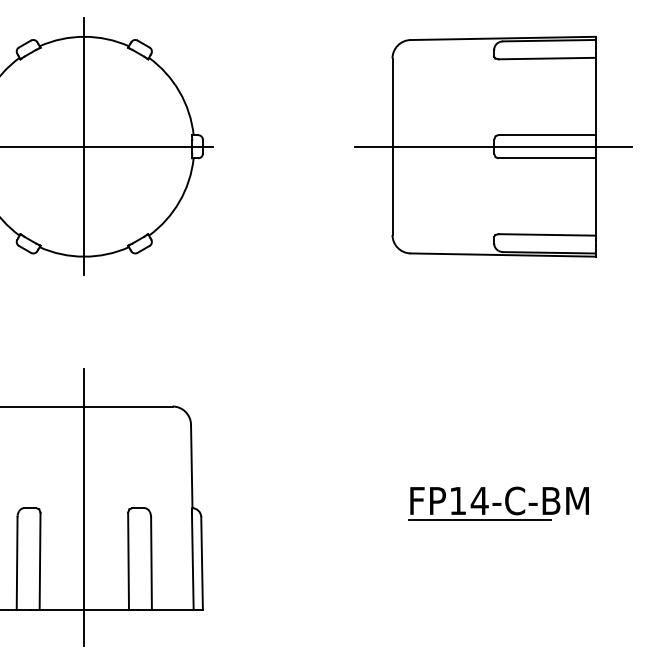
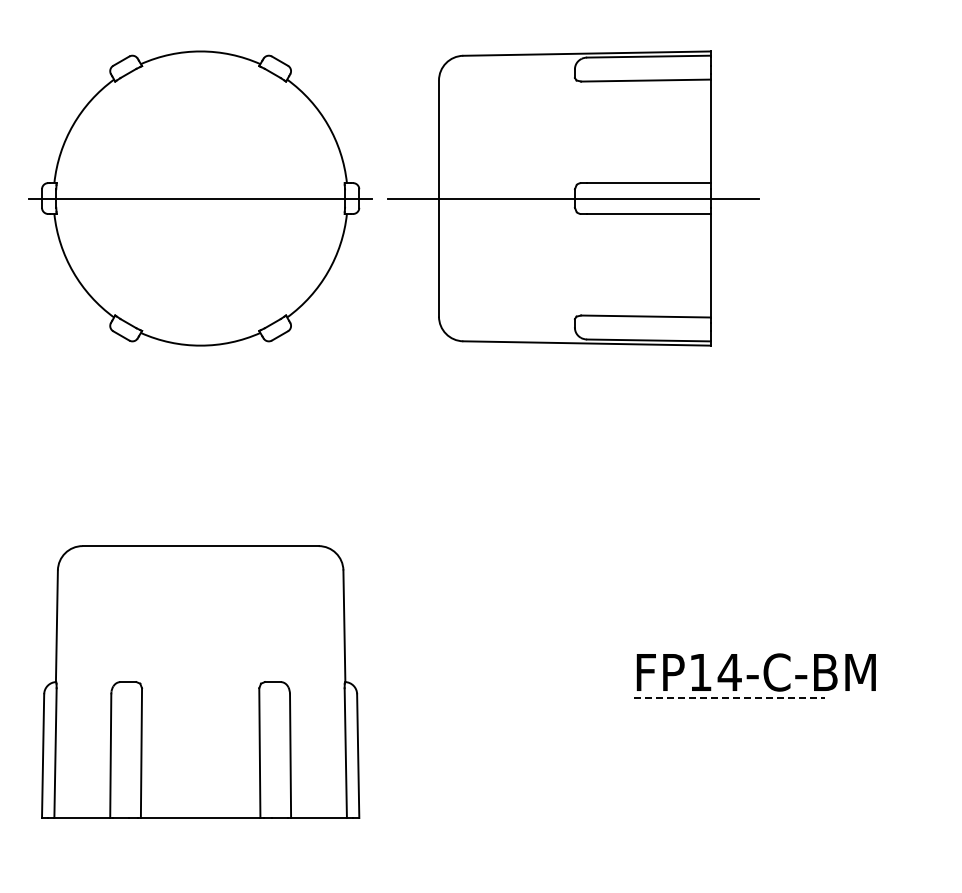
line: (84, 146) -> (200, 198), removed
part: (493, 146) -> (573, 198), moved
line: (84, 506) -> (200, 680), removed
line: (480, 519) -> (730, 697), solid -> dashed

